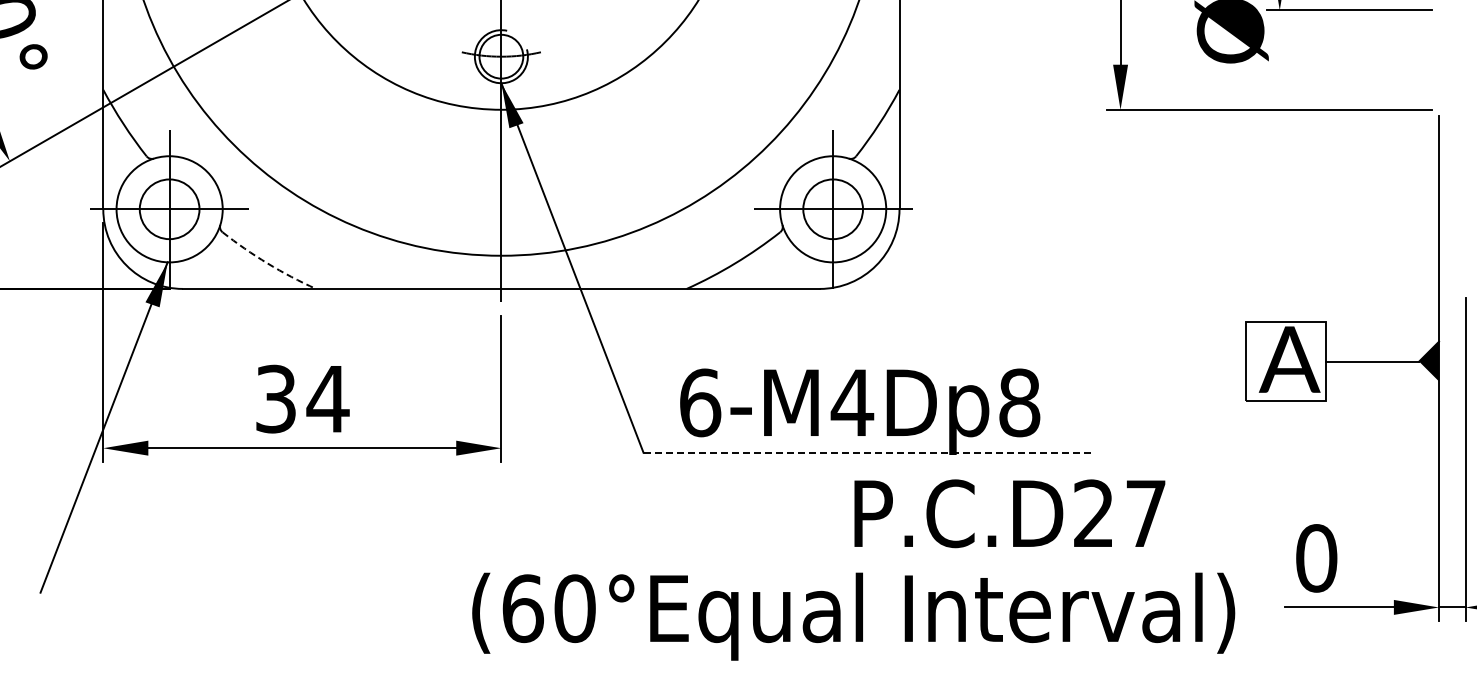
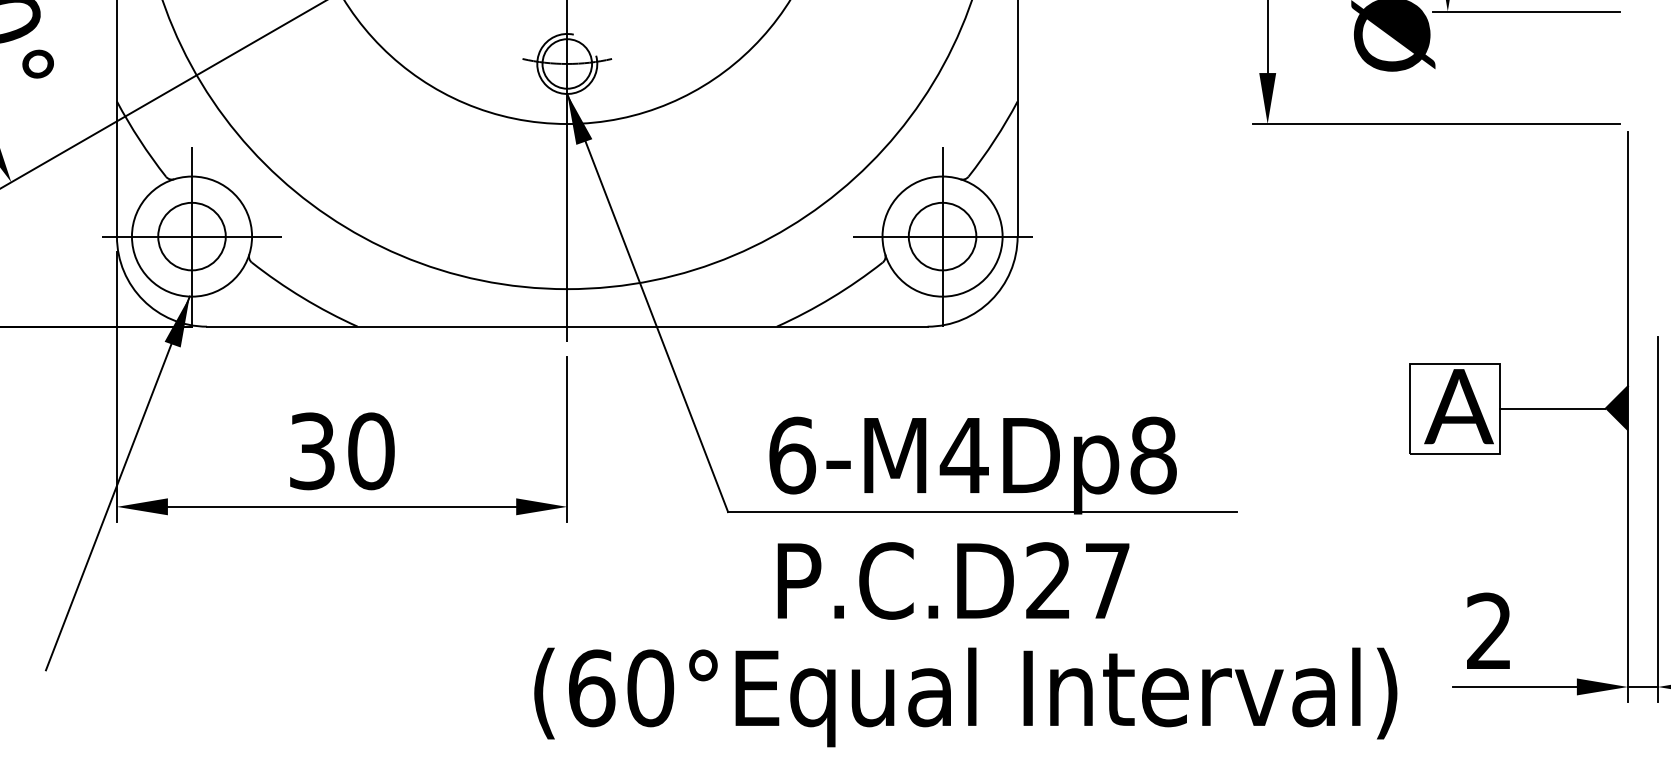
arc: (267, 263) -> (302, 297), dashed -> solid
text: (327, 398) -> (370, 450), 34 -> 30
line: (868, 452) -> (982, 511), dashed -> solid
text: (1009, 513) -> (953, 580), moved
text: (1316, 558) -> (1489, 631), 0 -> 2

